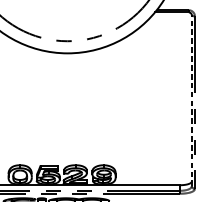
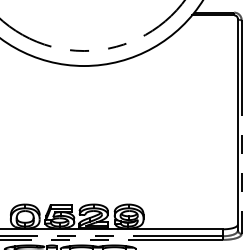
line: (191, 100) -> (237, 124), dashed -> solid

